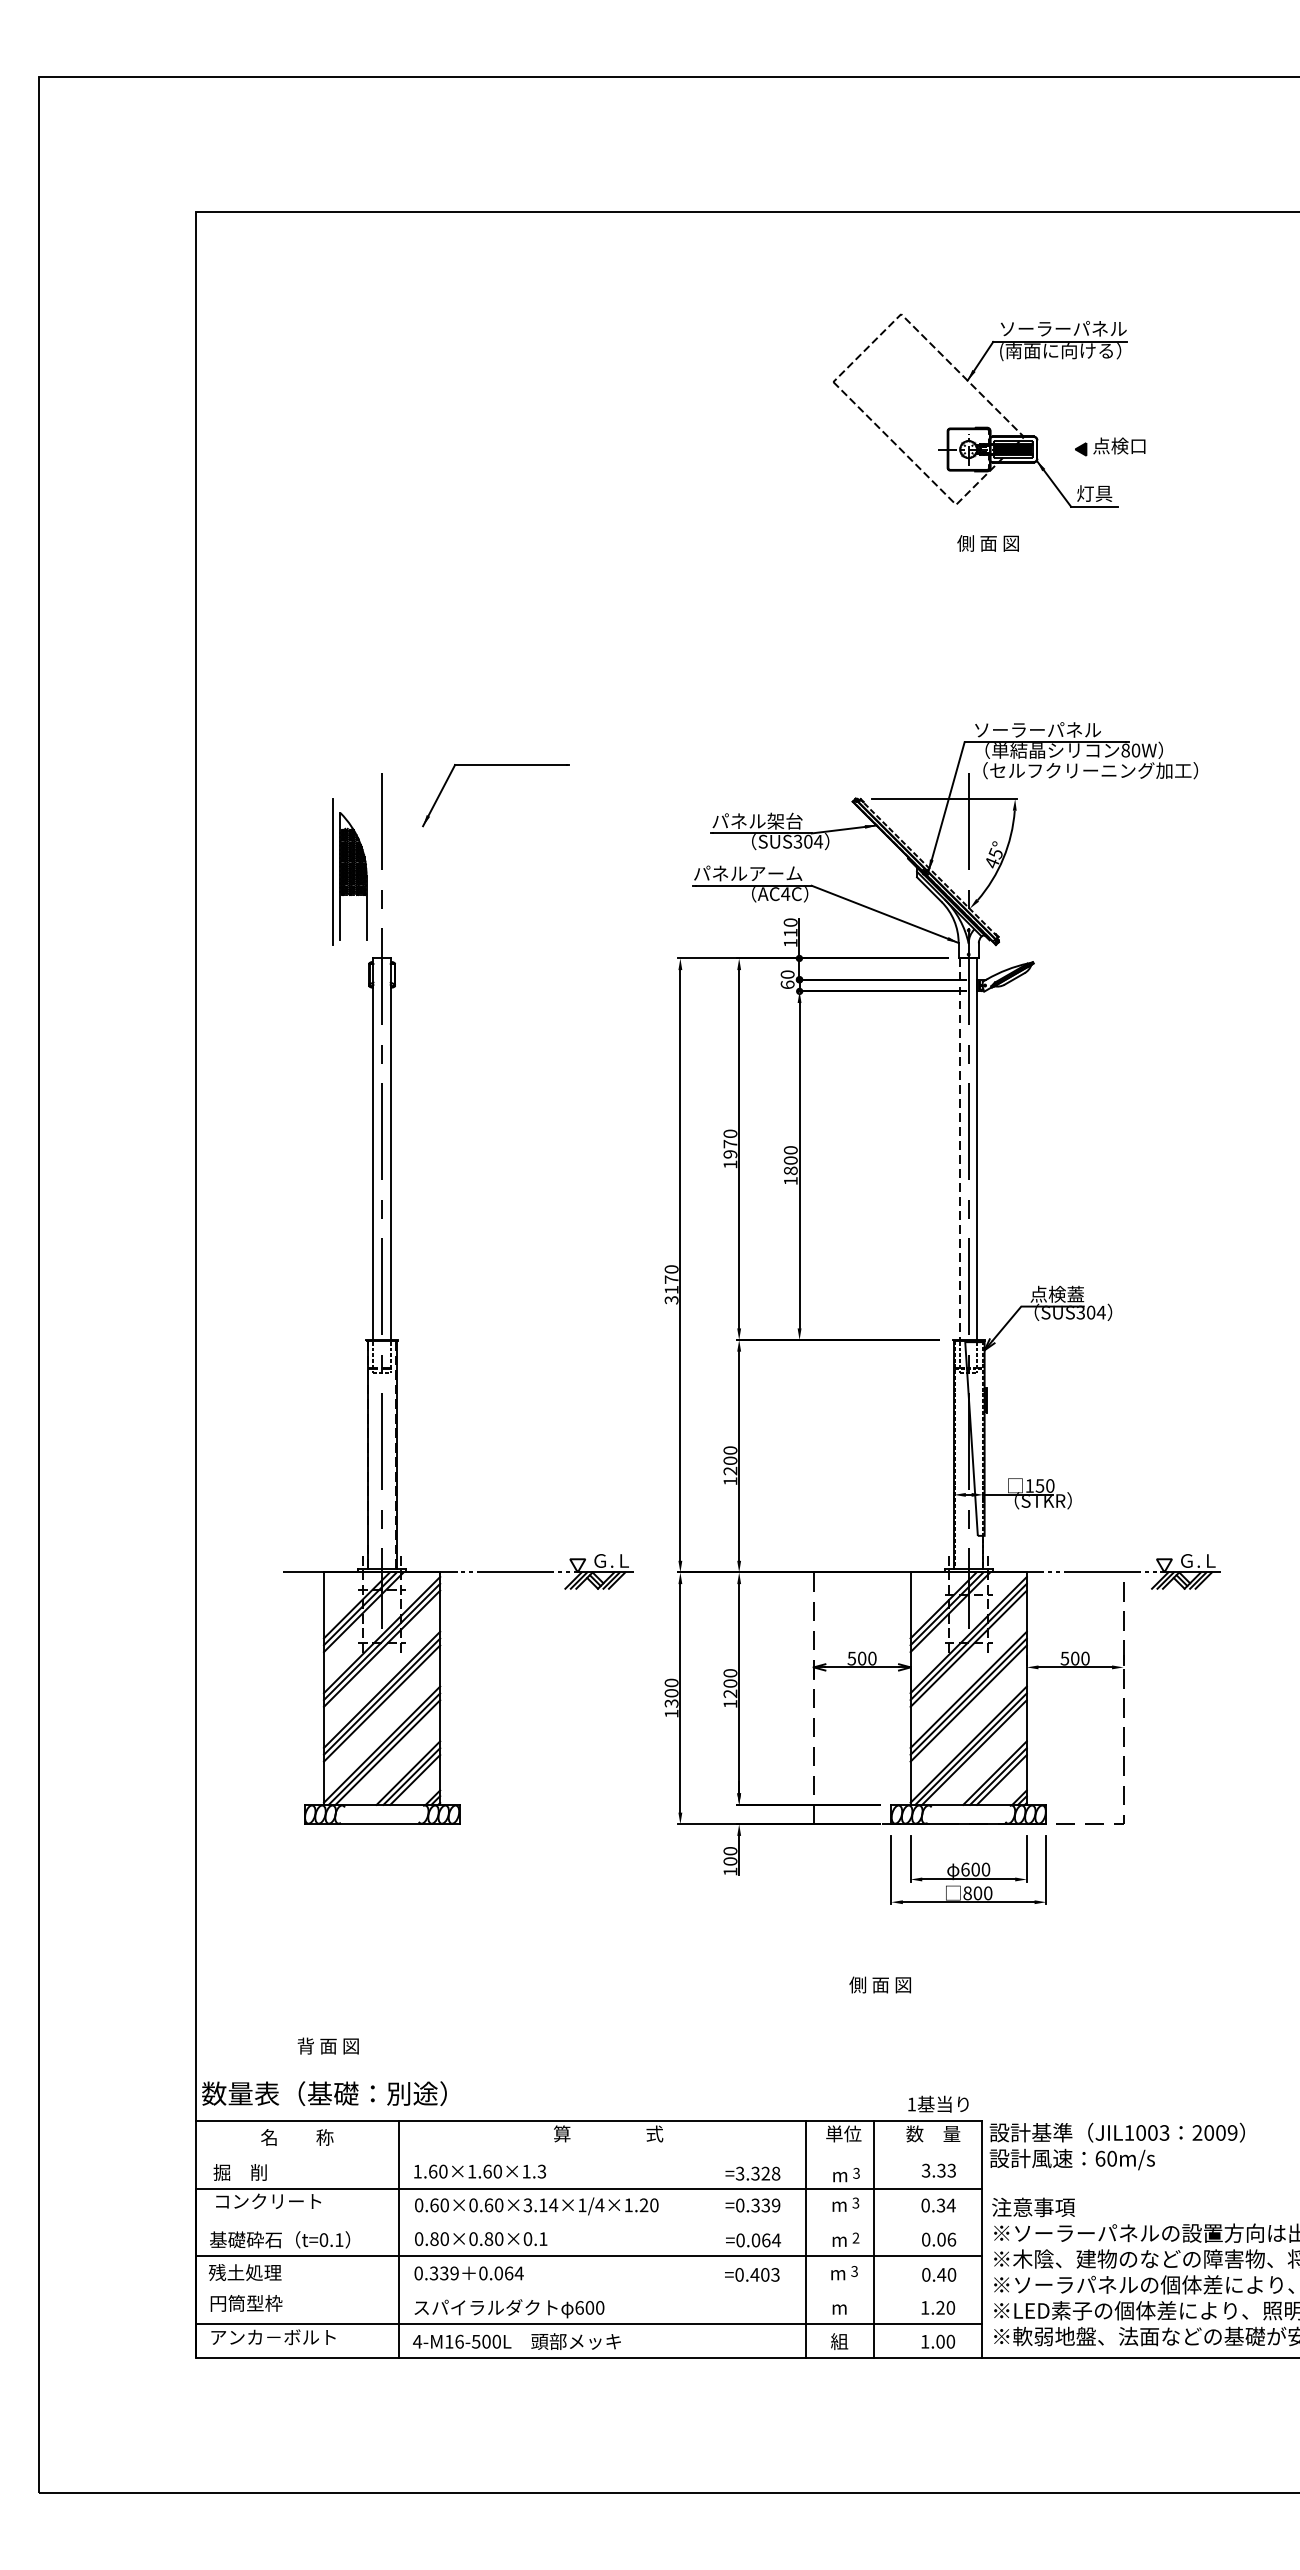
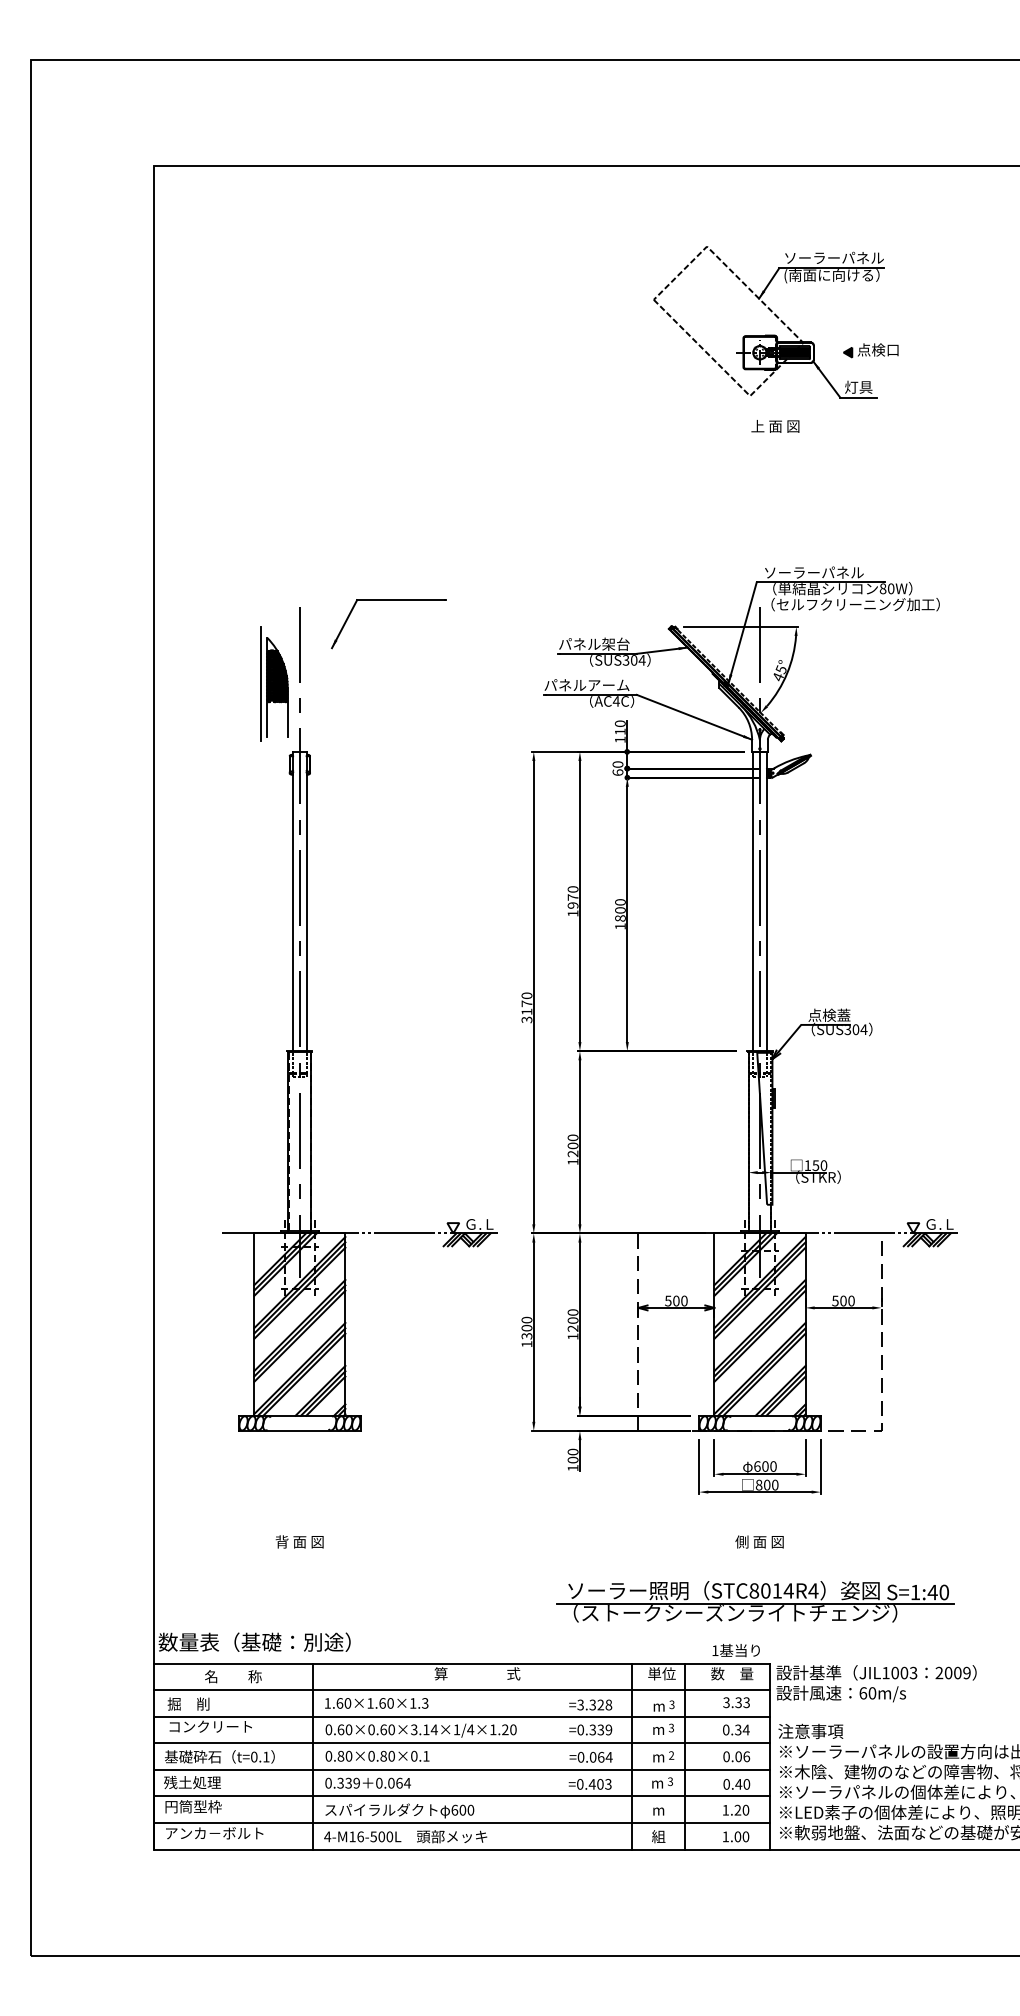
text: (965, 542) -> (757, 425), 側 面 図 -> 上 面 図
line: (960, 1149) -> (753, 901), dashed -> solid
text: (880, 1984) -> (759, 1541), moved
part: (963, 2041) -> (755, 1601), added
text: (328, 2045) -> (299, 1541), moved
line: (588, 2155) -> (461, 1690), added
line: (588, 2222) -> (461, 1743), added
line: (588, 2290) -> (461, 1796), added

